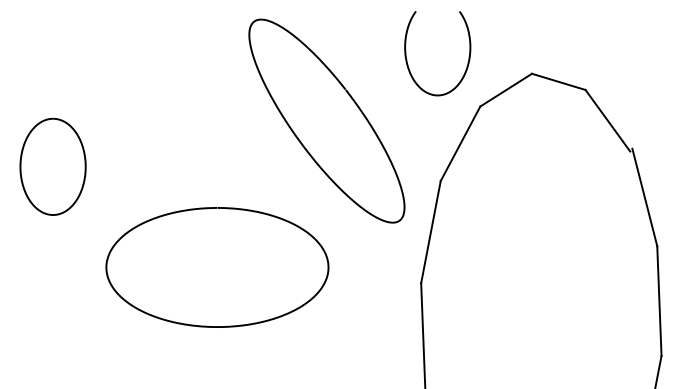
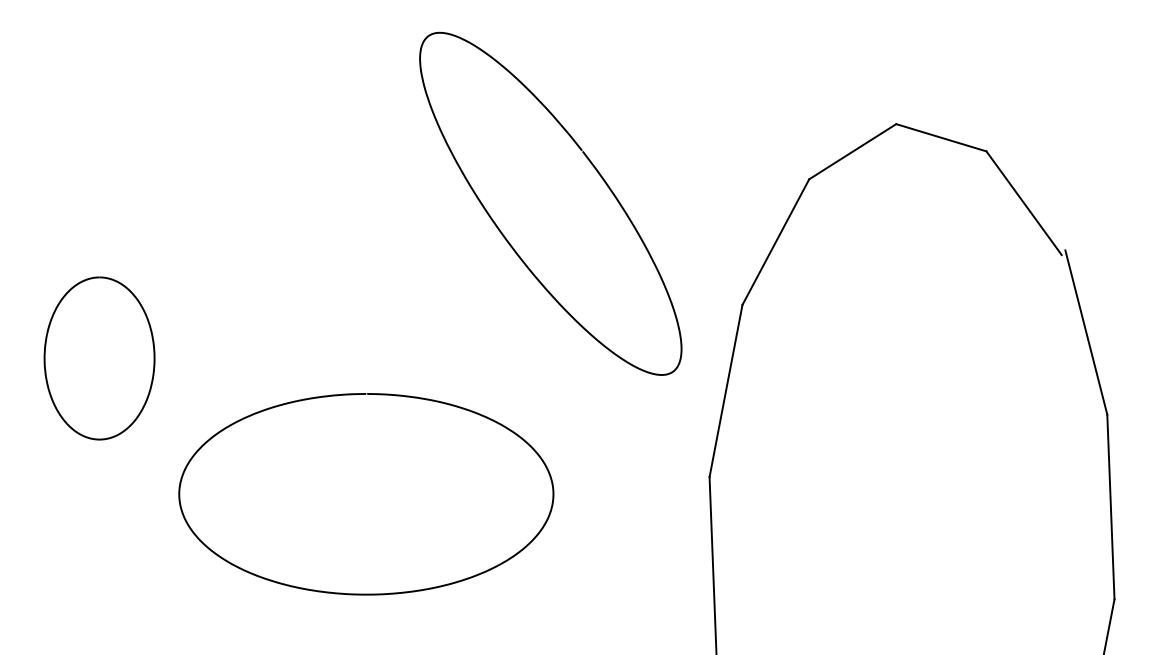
curve: (407, 59) -> (686, 100), removed
curve: (21, 166) -> (46, 357), moved
curve: (226, 209) -> (381, 396), moved

